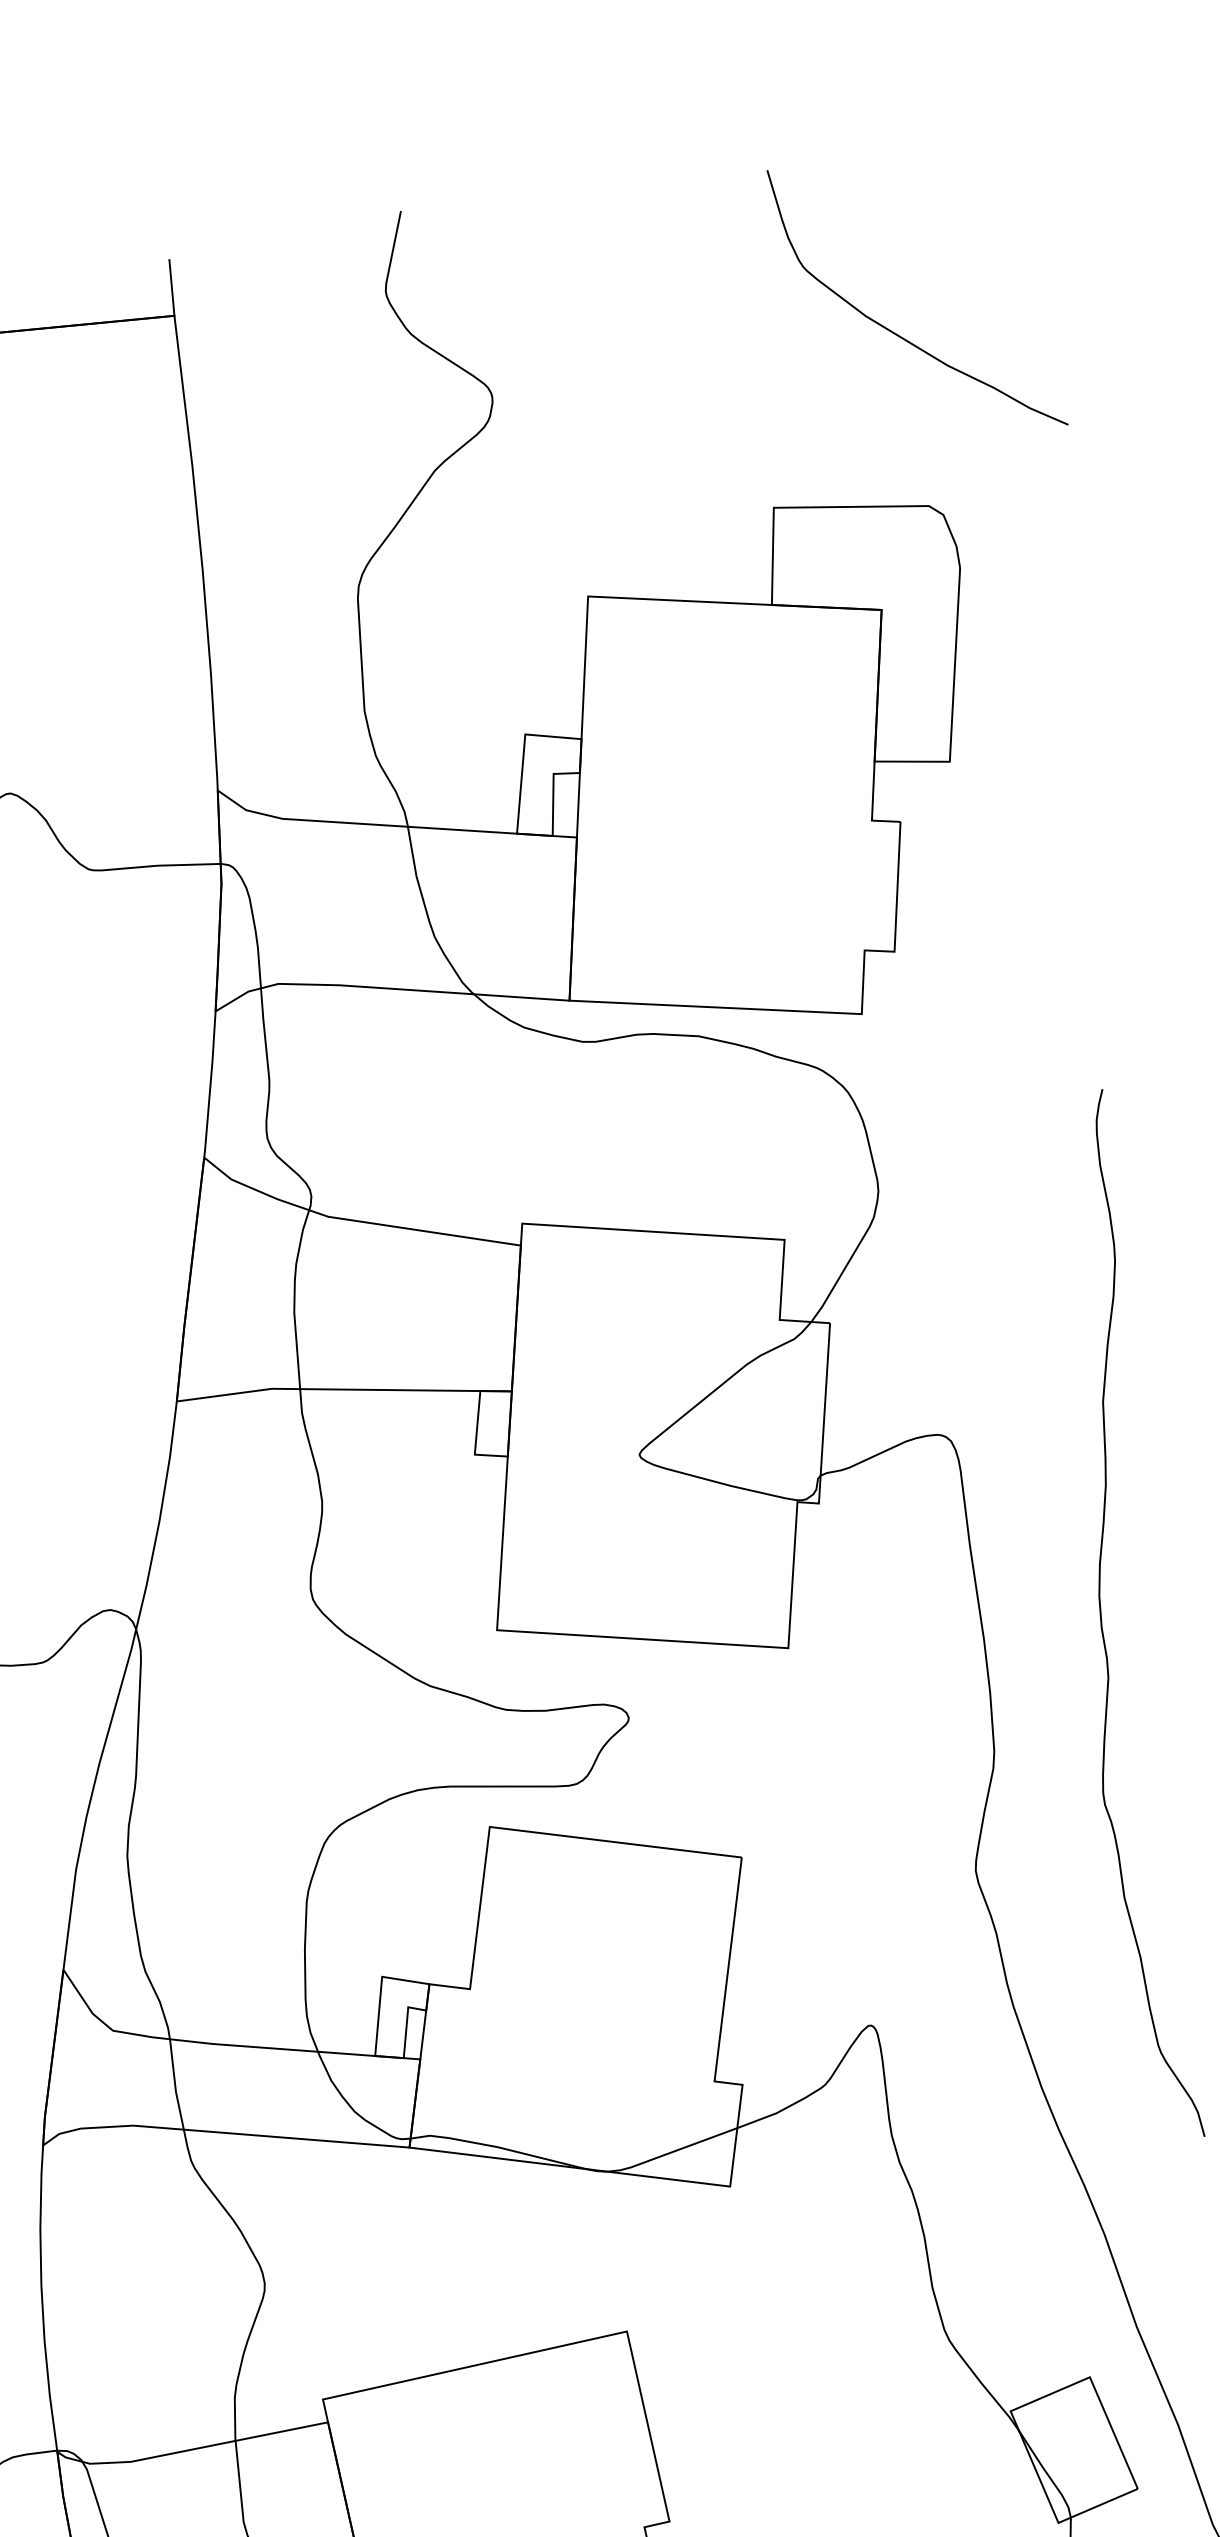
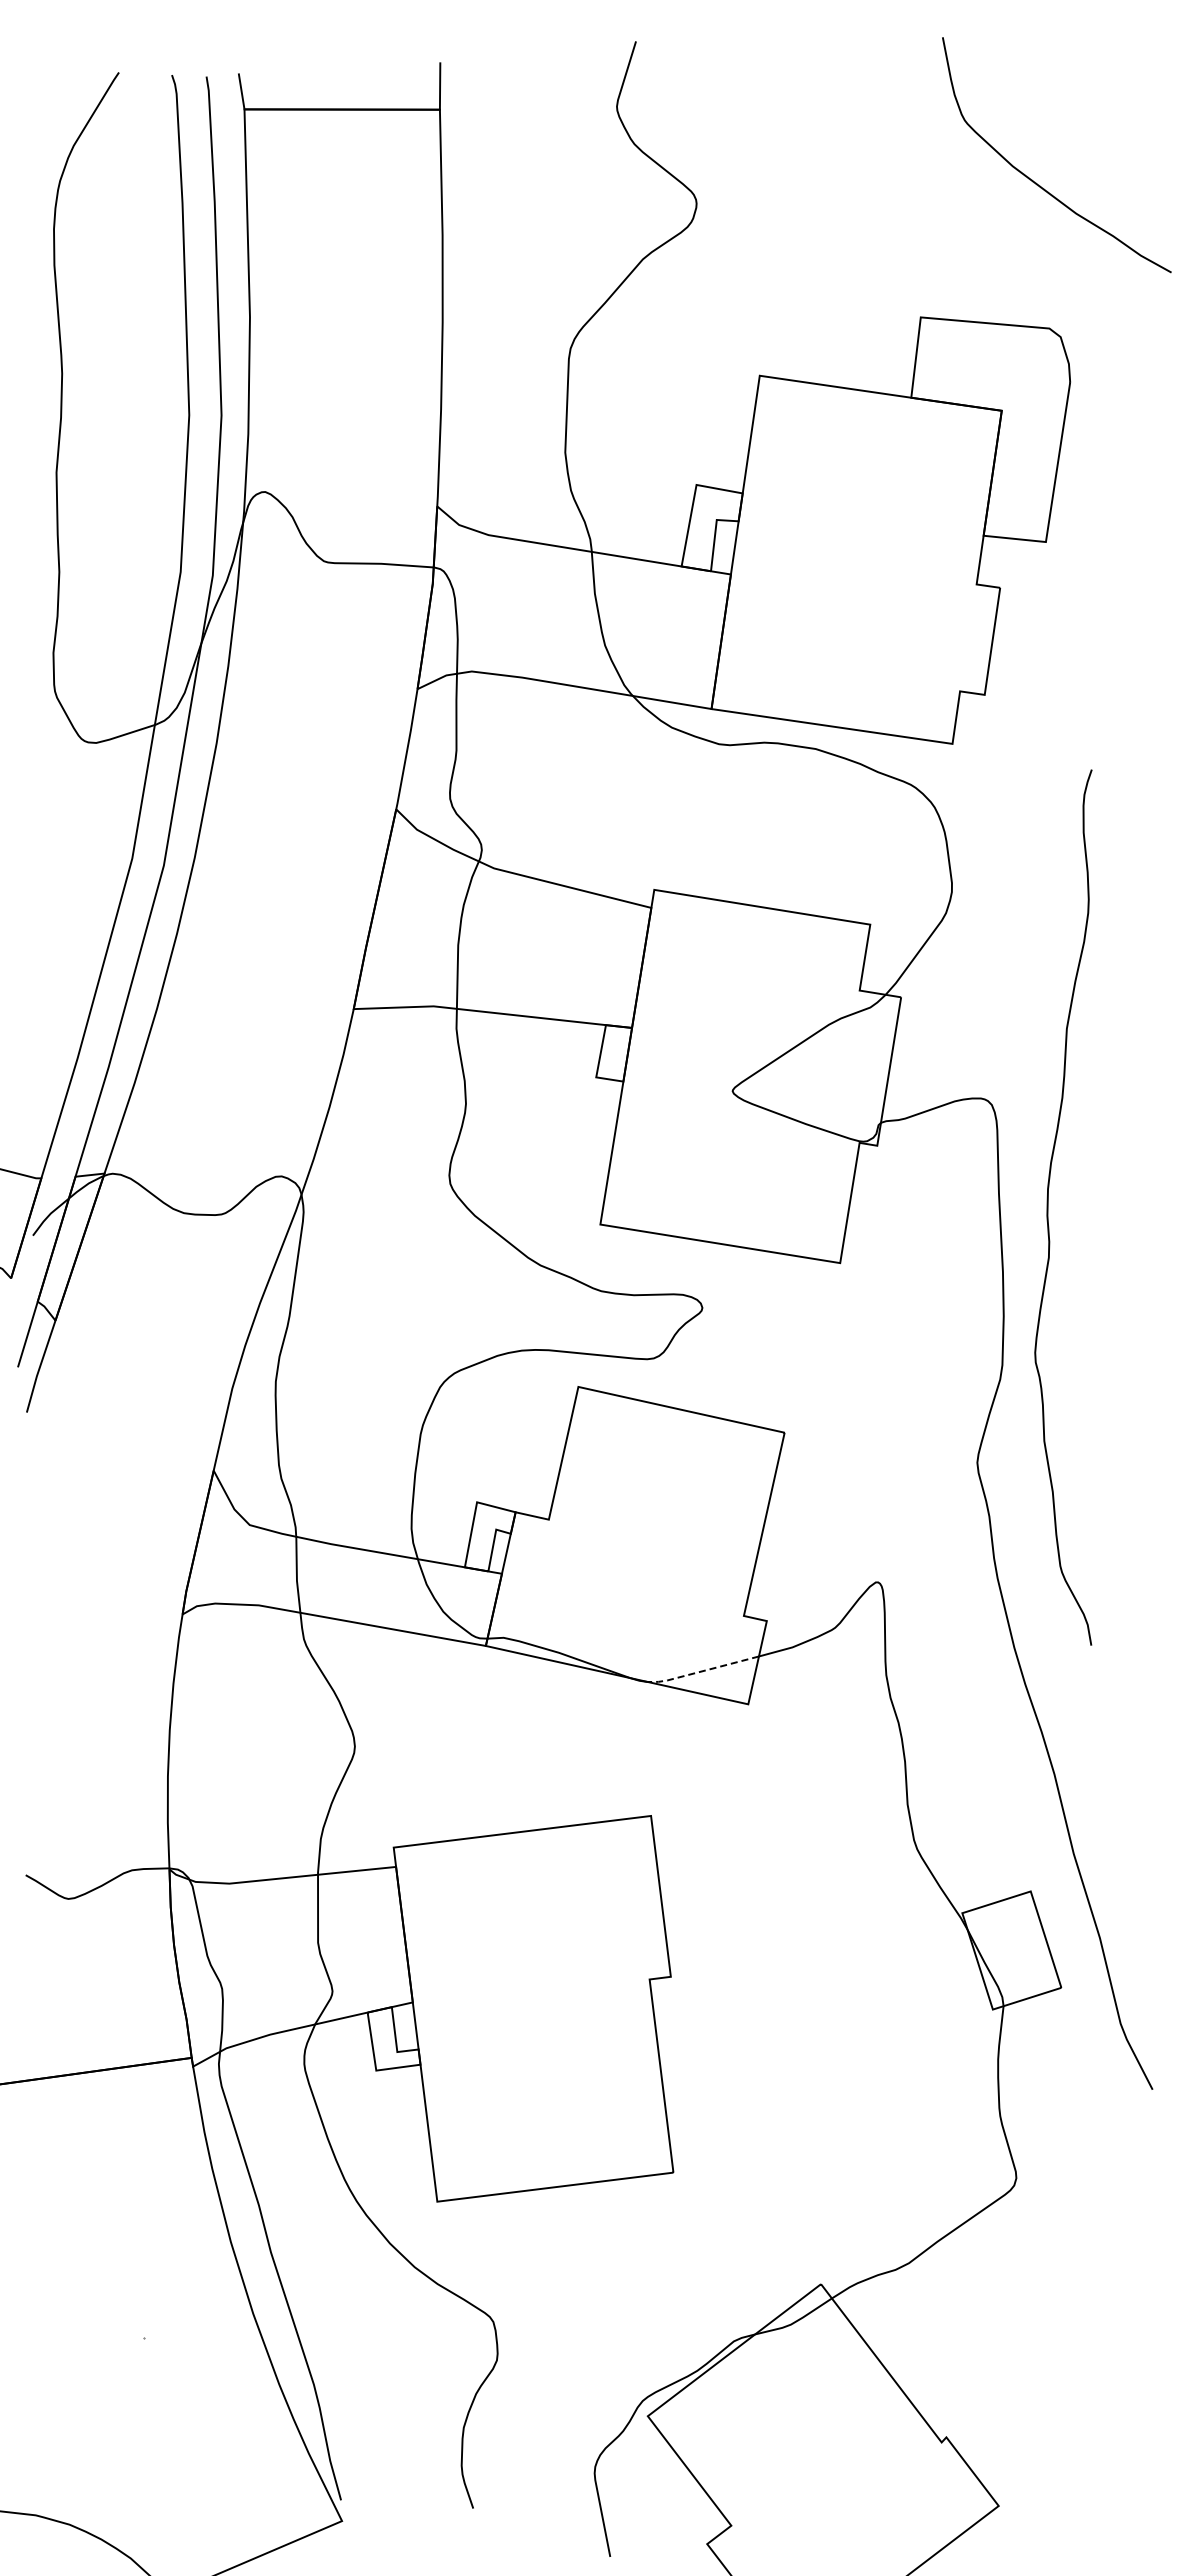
curve: (1102, 1617) -> (1048, 1207), moved
line: (671, 2152) -> (702, 1671), solid -> dashed

